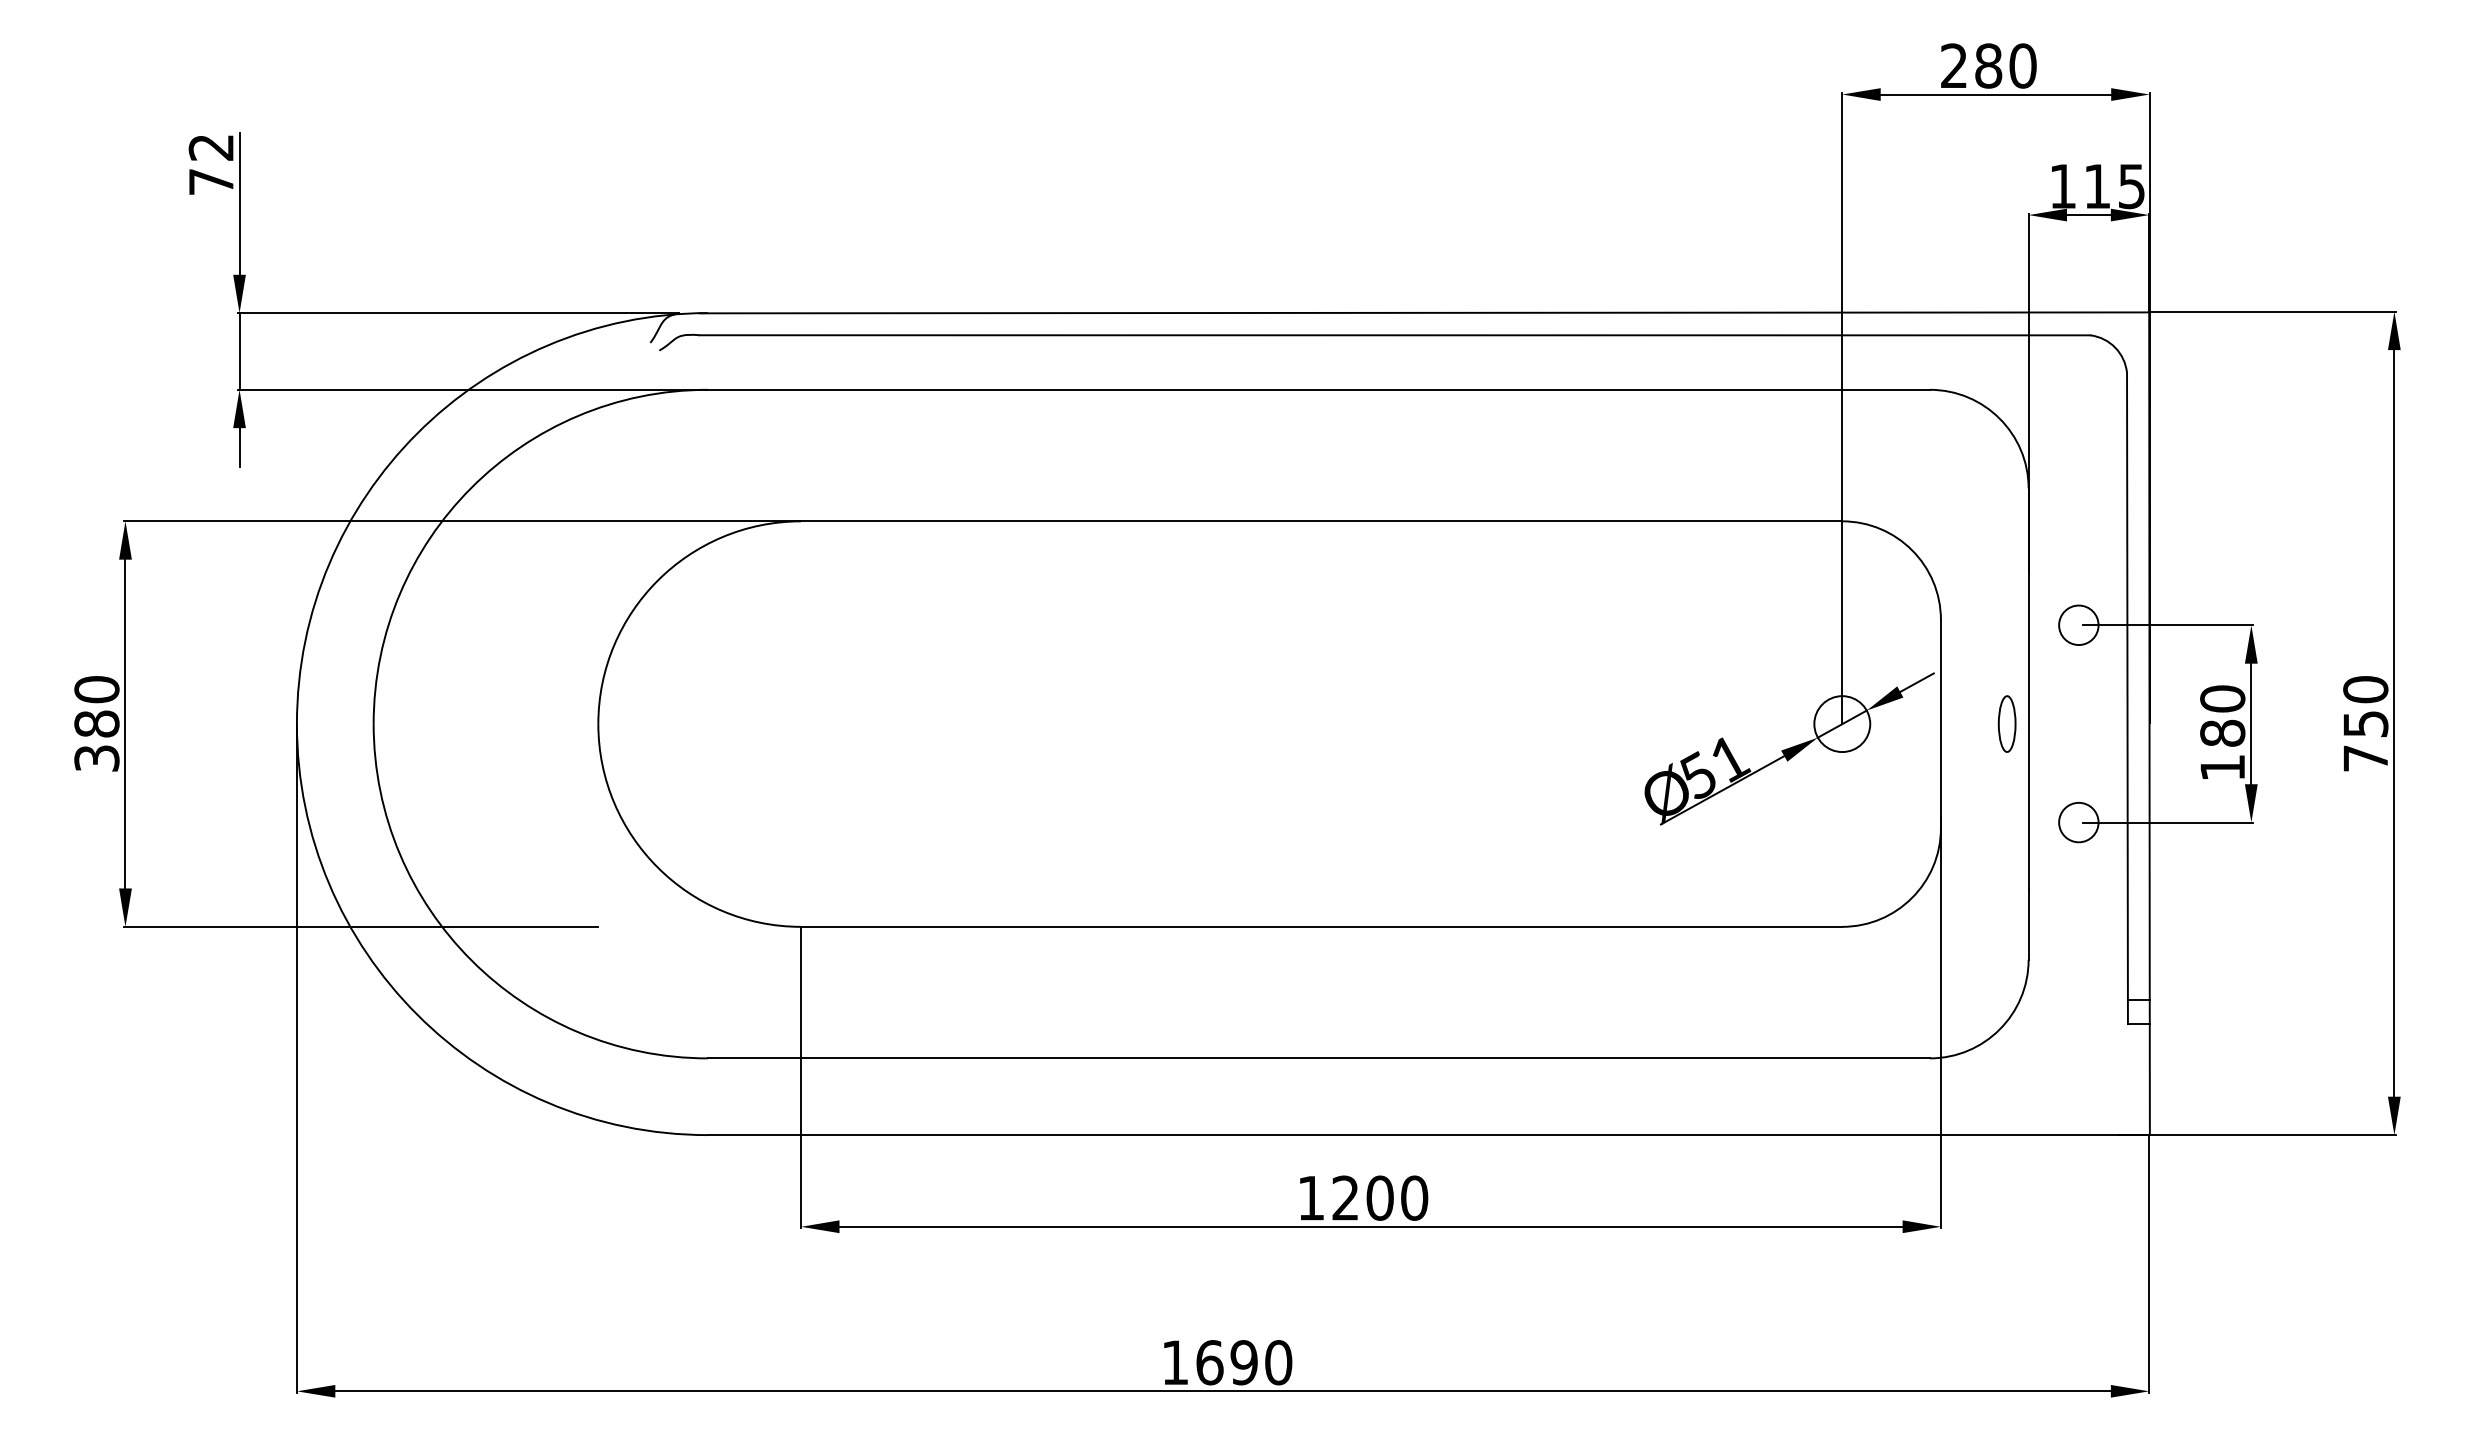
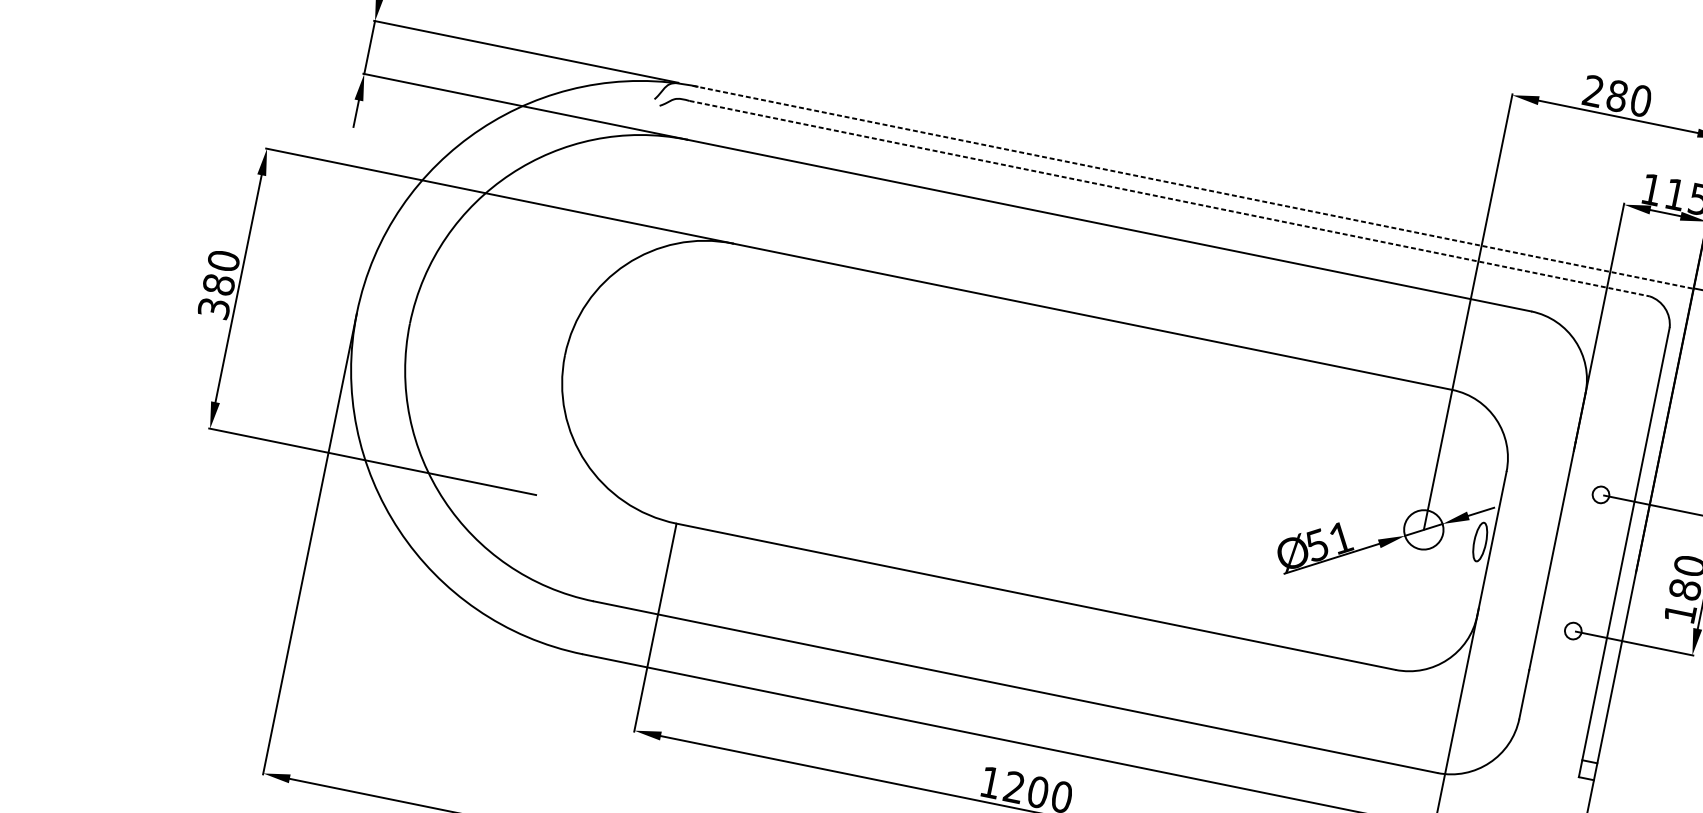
line: (1424, 312) -> (1193, 187), solid -> dashed
line: (1395, 335) -> (1169, 198), solid -> dashed
circle: (2078, 625) -> (1600, 495), size x0.6
part: (2006, 723) -> (1479, 541), moved
circle: (2078, 822) -> (1573, 631), size x0.6

